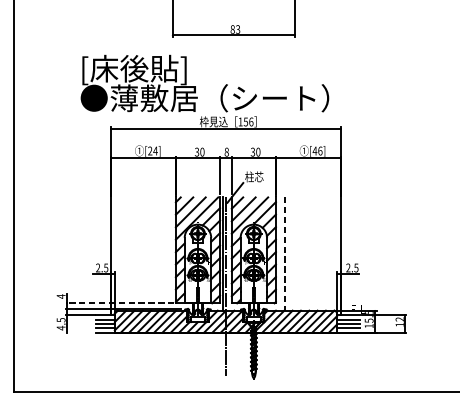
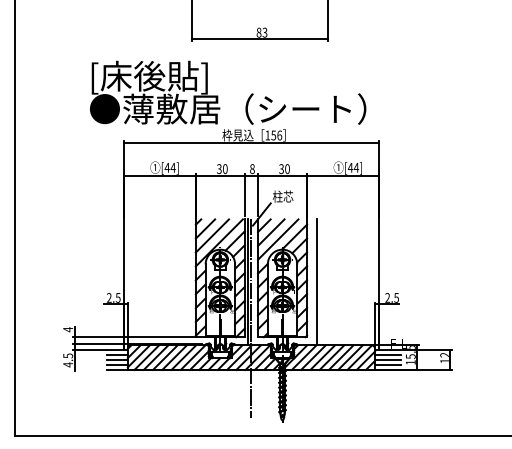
text: (149, 150) -> (166, 167), [24] -> [44]
text: (320, 150) -> (356, 167), [46] -> [44]
line: (284, 254) -> (316, 282), dashed -> solid
line: (119, 303) -> (133, 337), dashed -> solid

